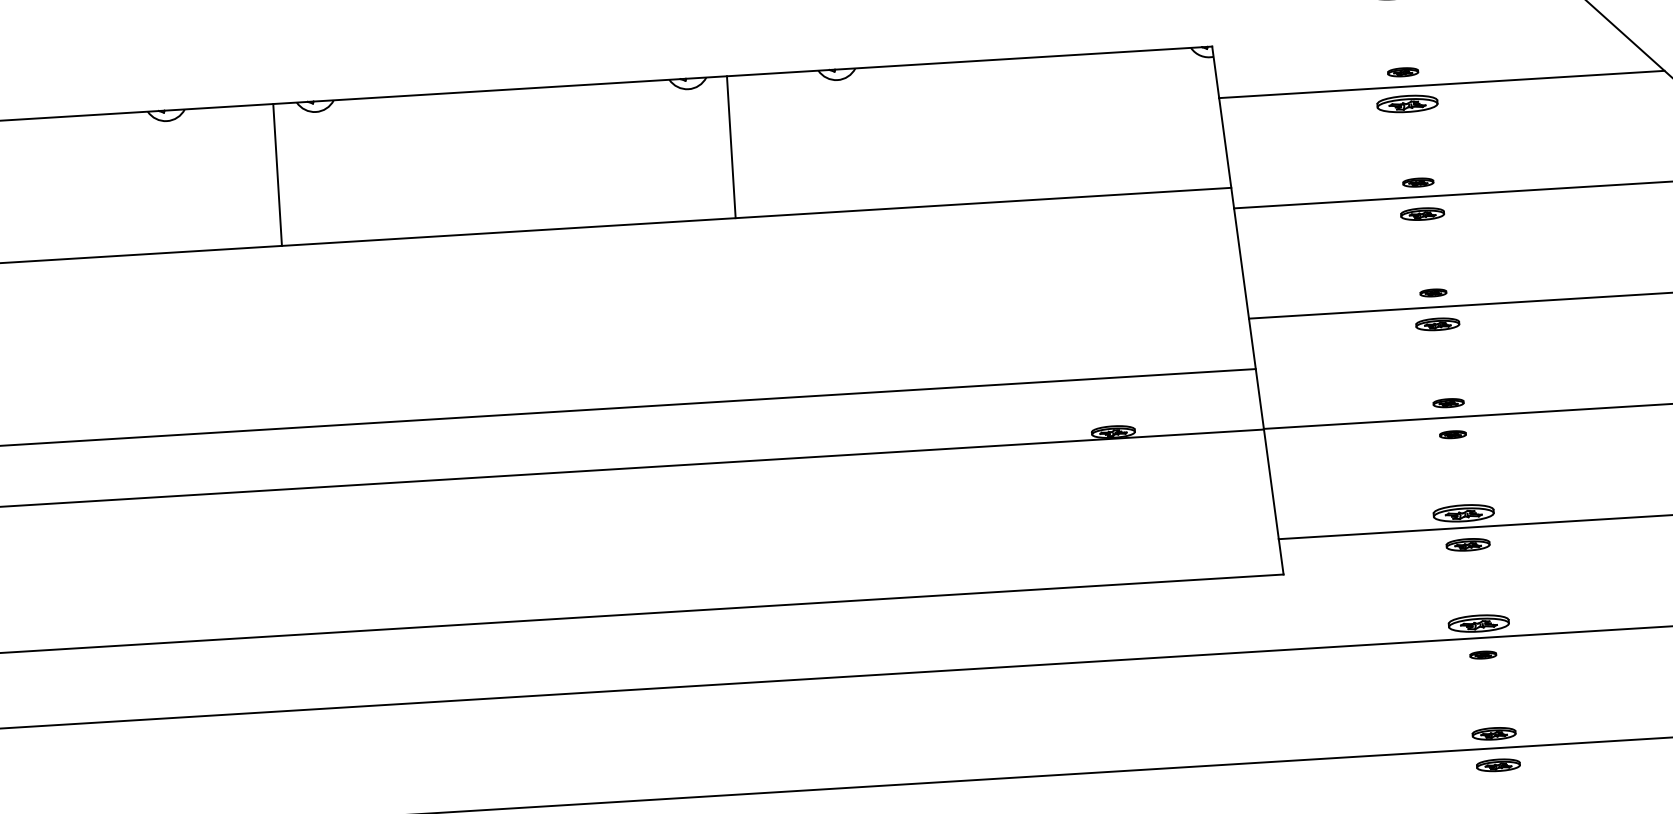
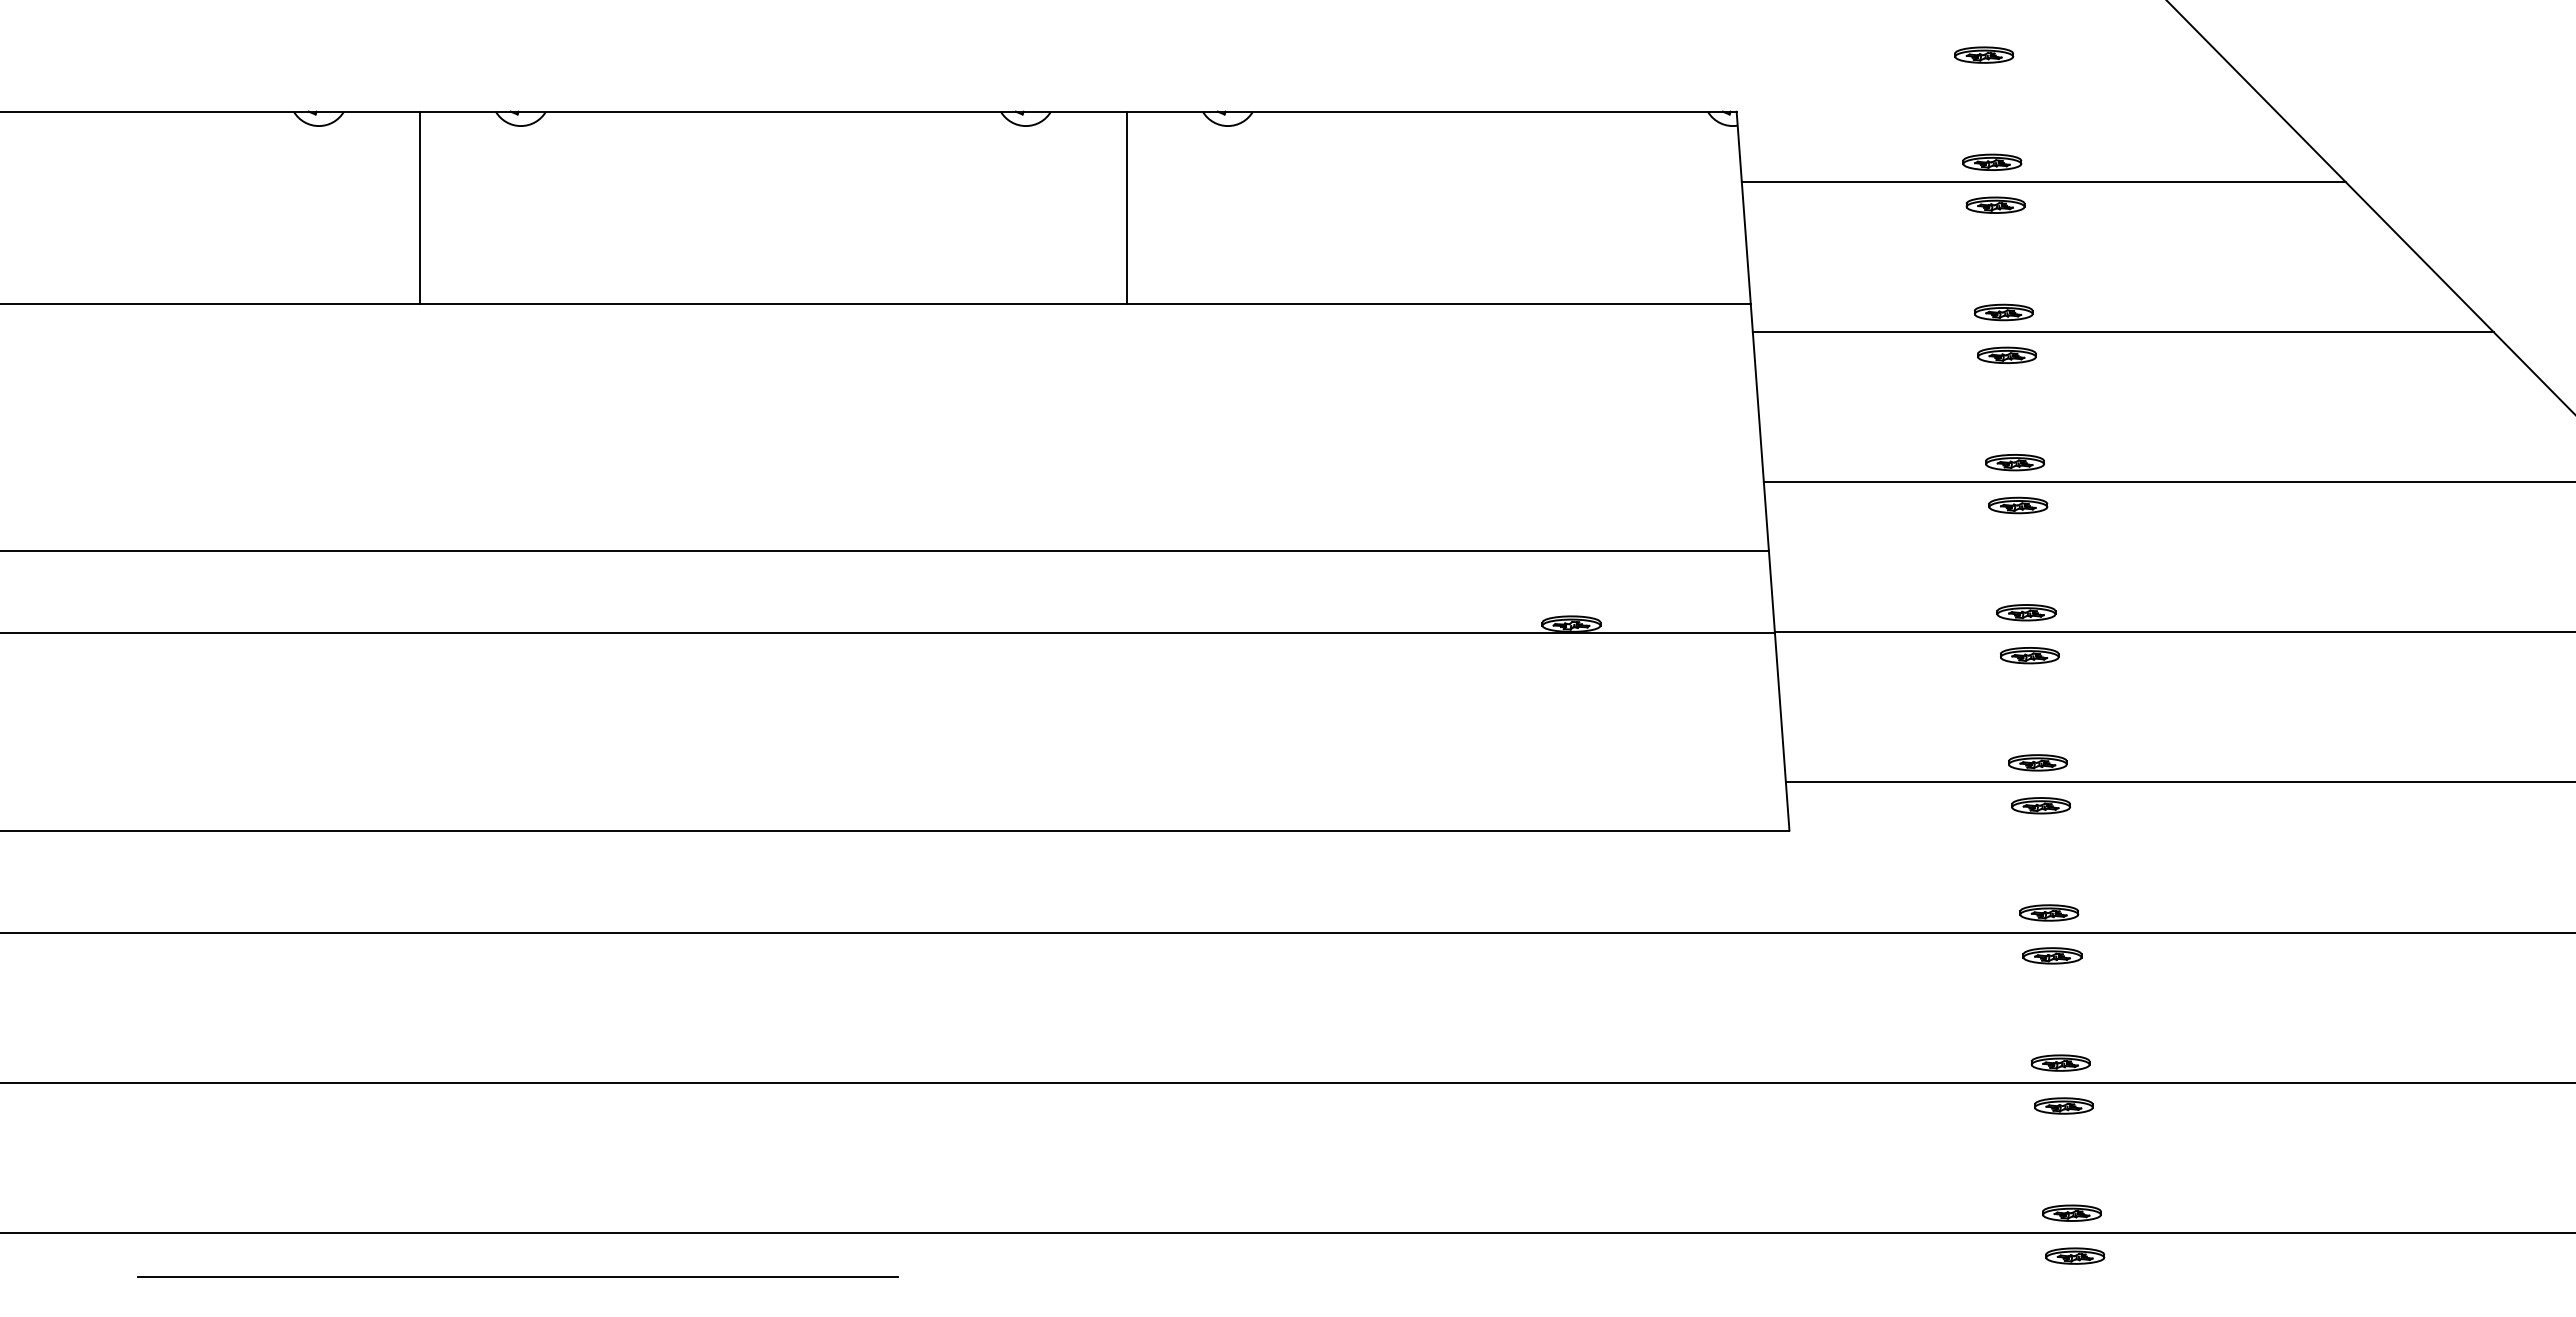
part: (1403, 71) -> (1992, 161), size x1.43
part: (1407, 103) -> (1995, 204), size x0.71
line: (730, 146) -> (1126, 207), moved
line: (277, 174) -> (419, 207), moved
part: (1418, 182) -> (2003, 312), size x1.43
part: (1433, 292) -> (2014, 462), size x1.67
part: (1448, 402) -> (2026, 612), size x1.43
part: (1452, 434) -> (2029, 655), size x1.67
part: (1463, 513) -> (2037, 762), size x0.71
part: (1479, 623) -> (2049, 912), size x0.71
part: (1483, 654) -> (2052, 955), size x1.67

